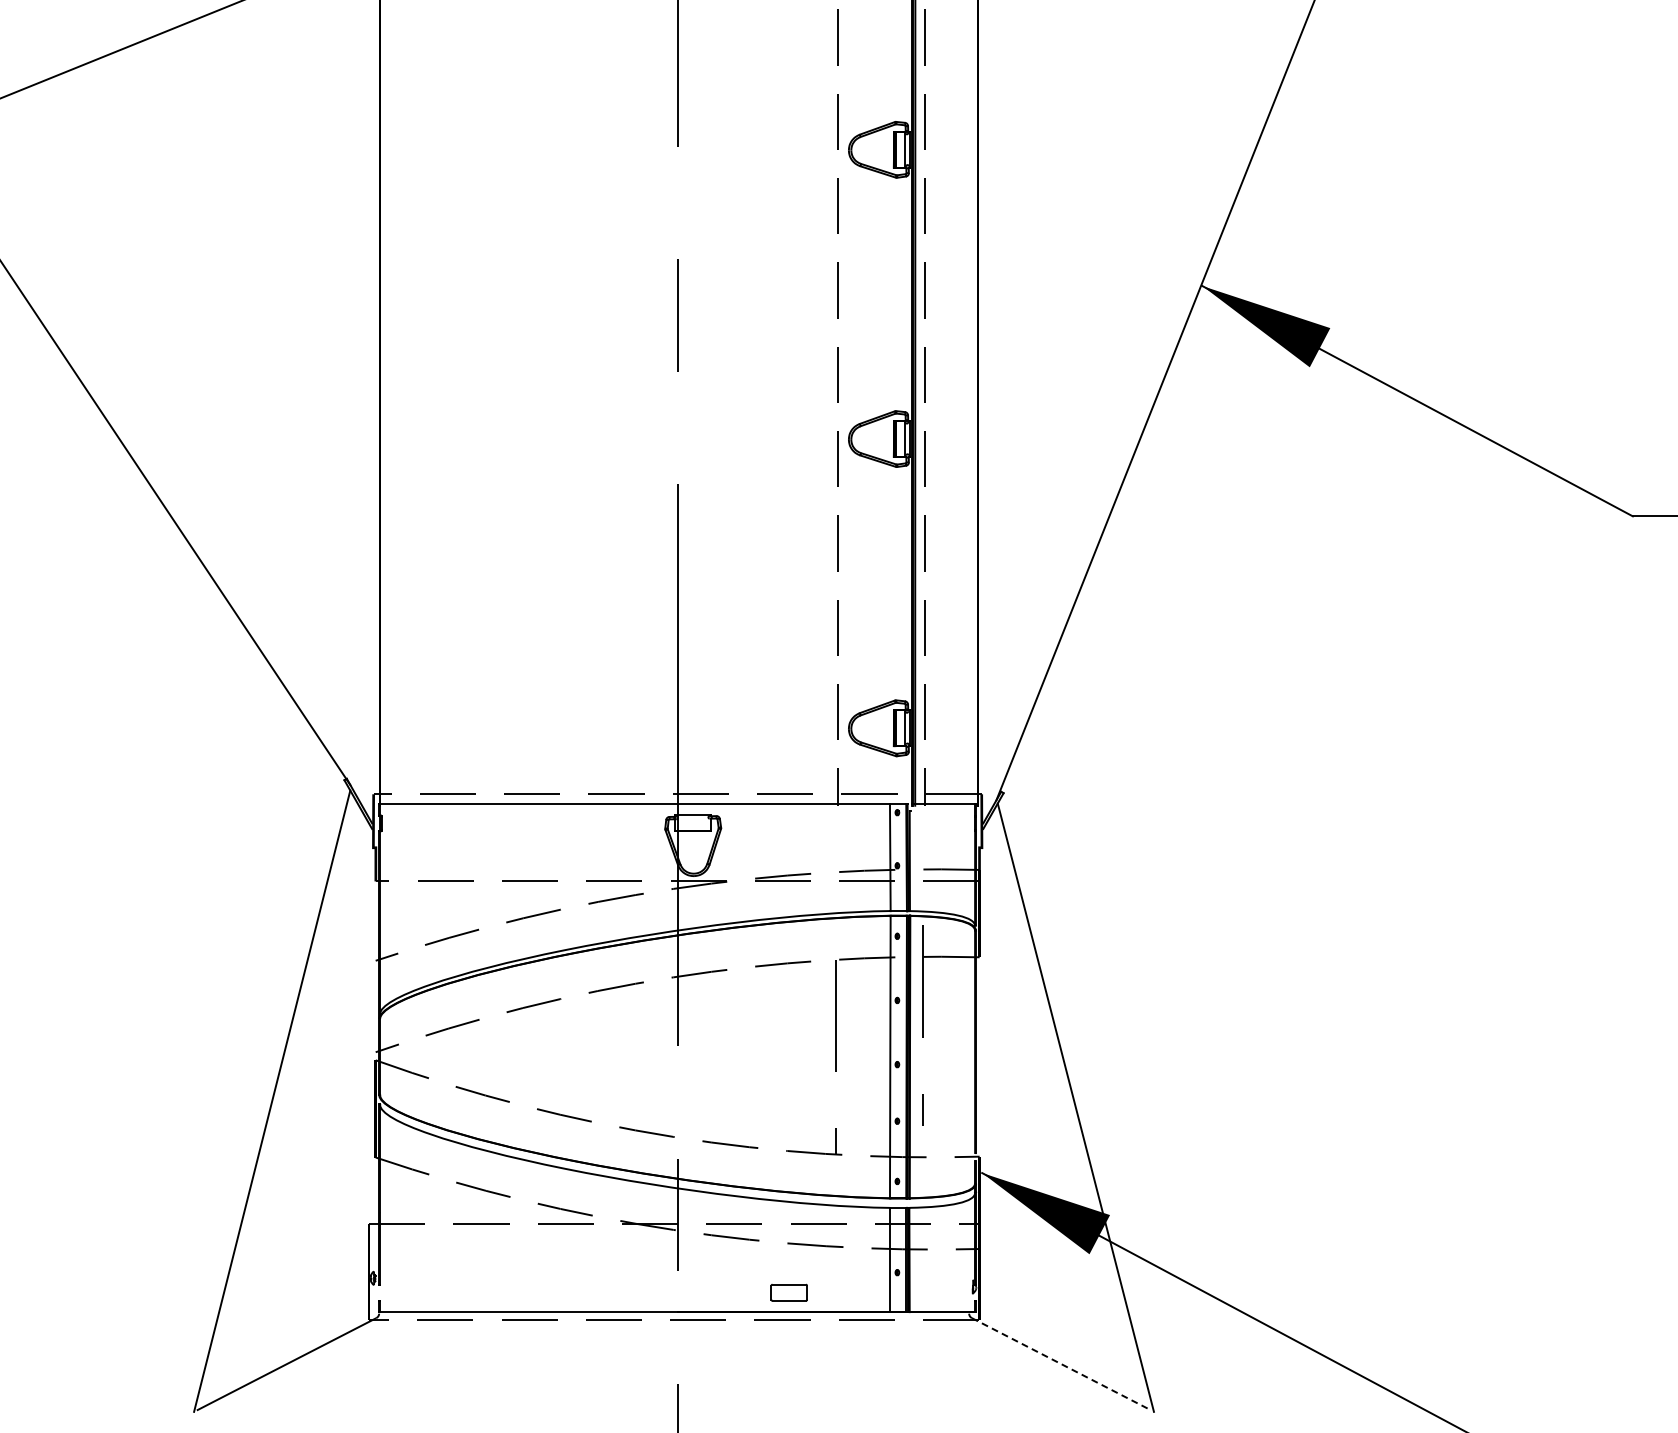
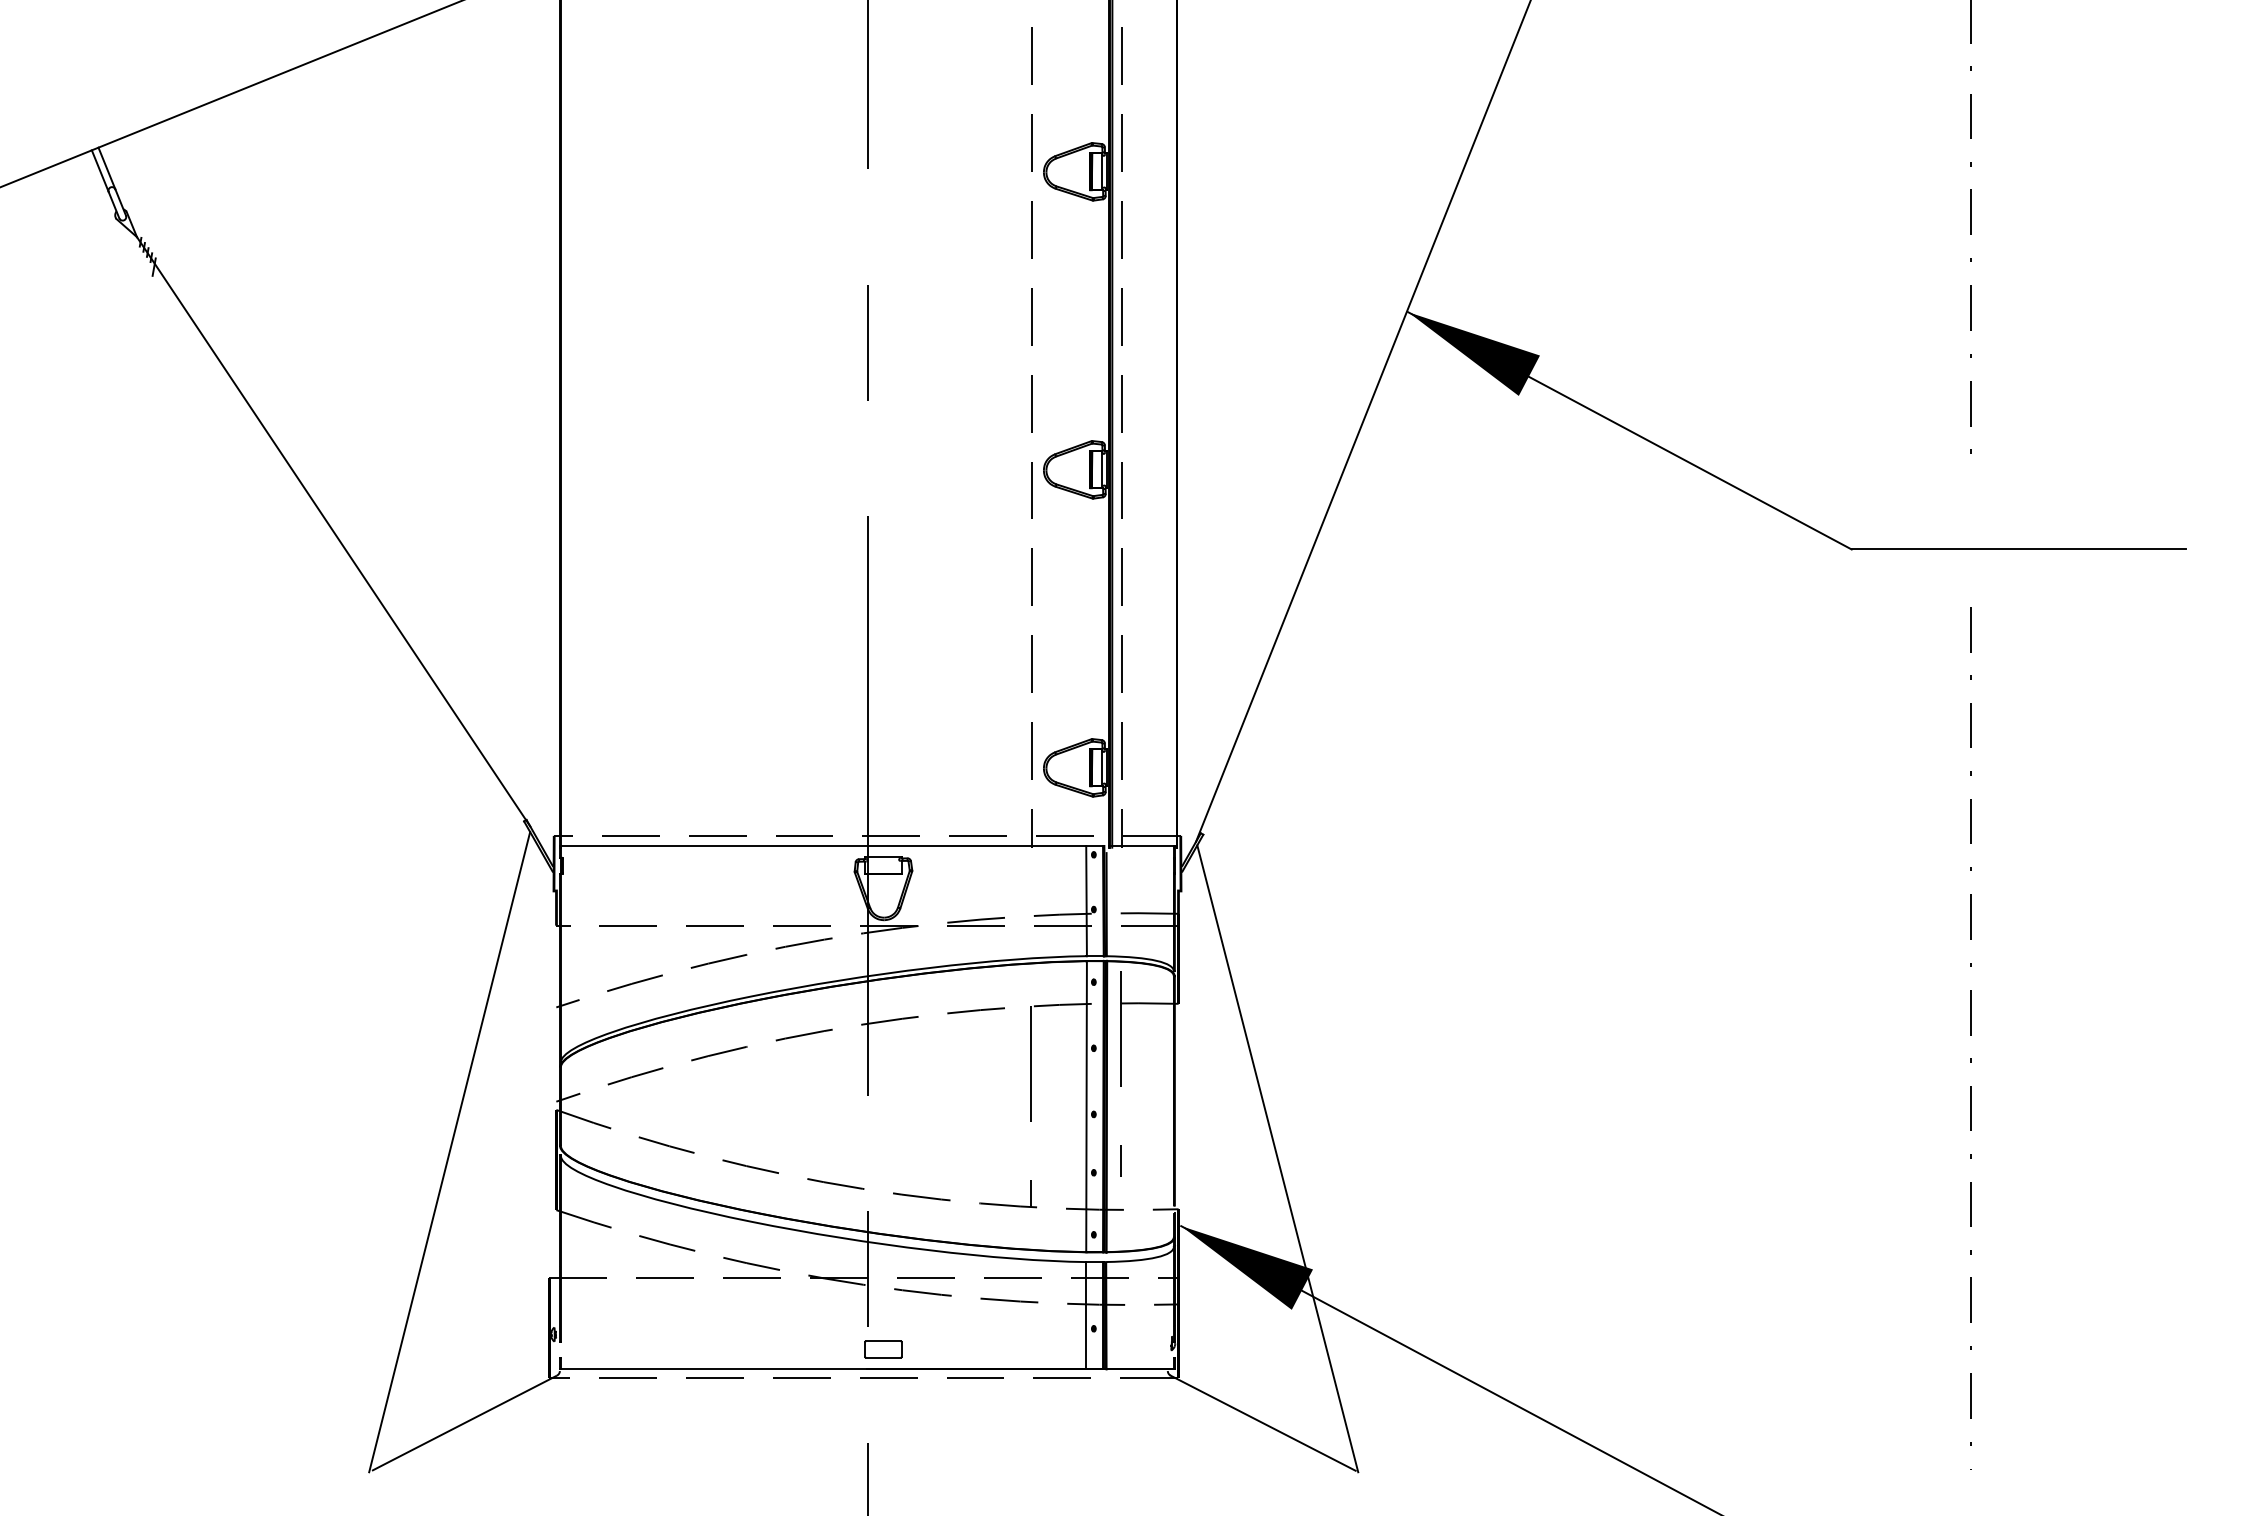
part: (789, 1292) -> (883, 1349), moved
line: (1062, 1364) -> (1263, 1423), dashed -> solid

